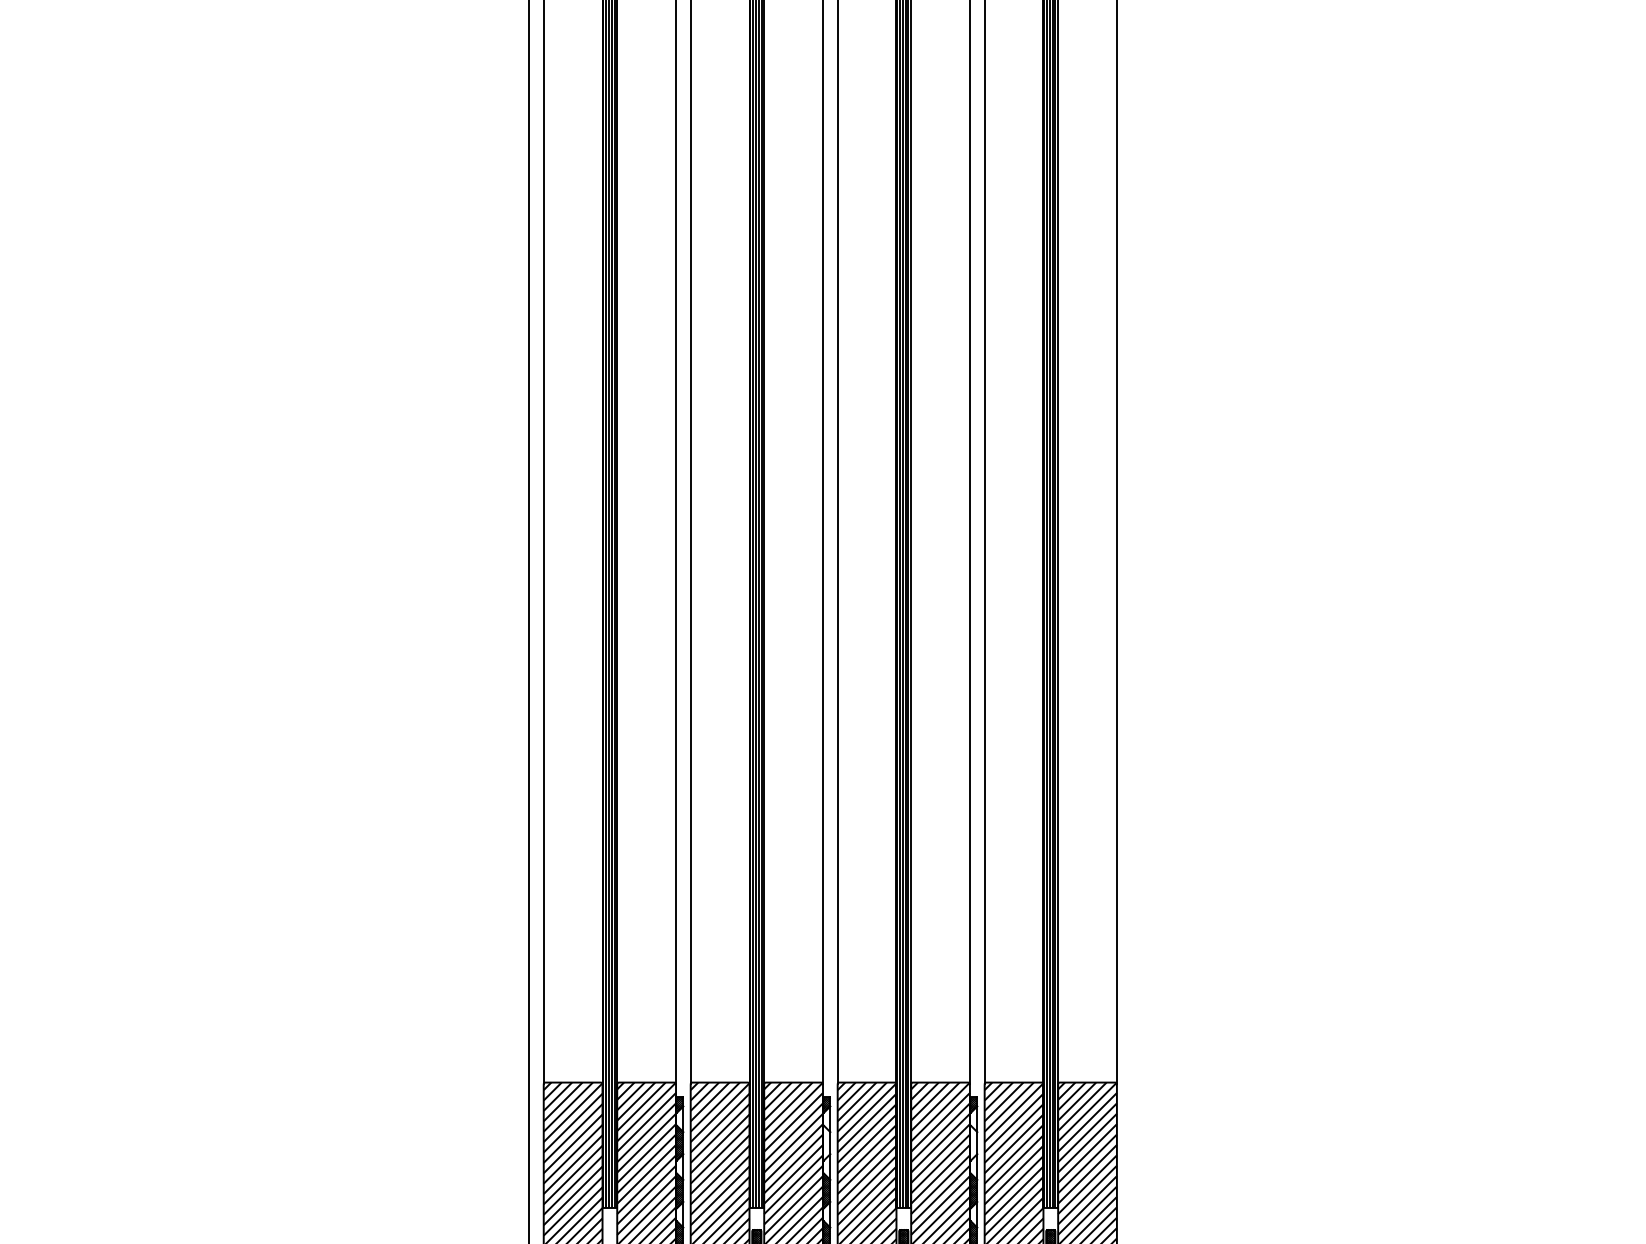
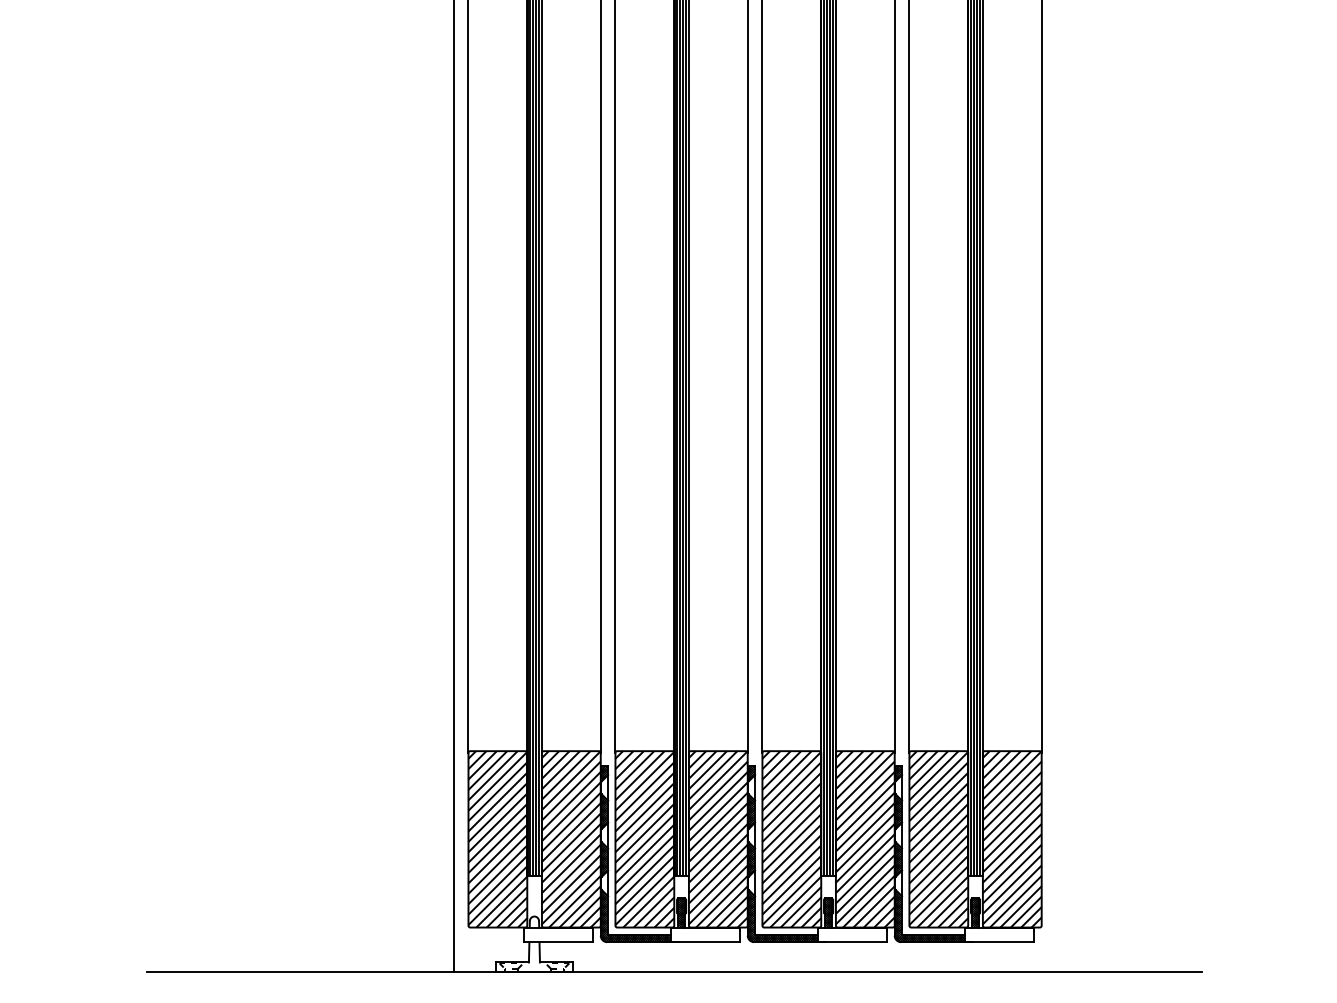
hatch: (826, 1142) -> (751, 811), added
hatch: (973, 1142) -> (898, 811), added

